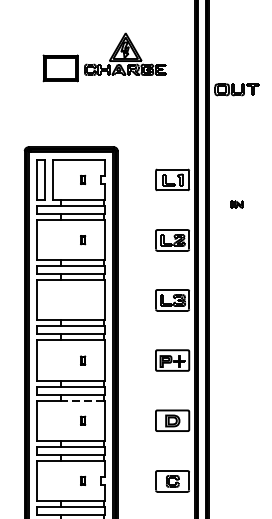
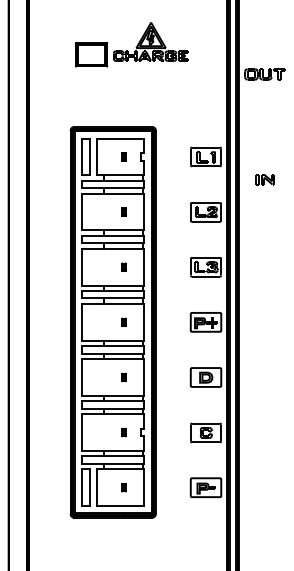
part: (104, 57) -> (131, 44), moved
part: (236, 204) -> (264, 179), size x1.67
part: (82, 299) -> (123, 266), added
line: (82, 401) -> (123, 359), dashed -> solid

